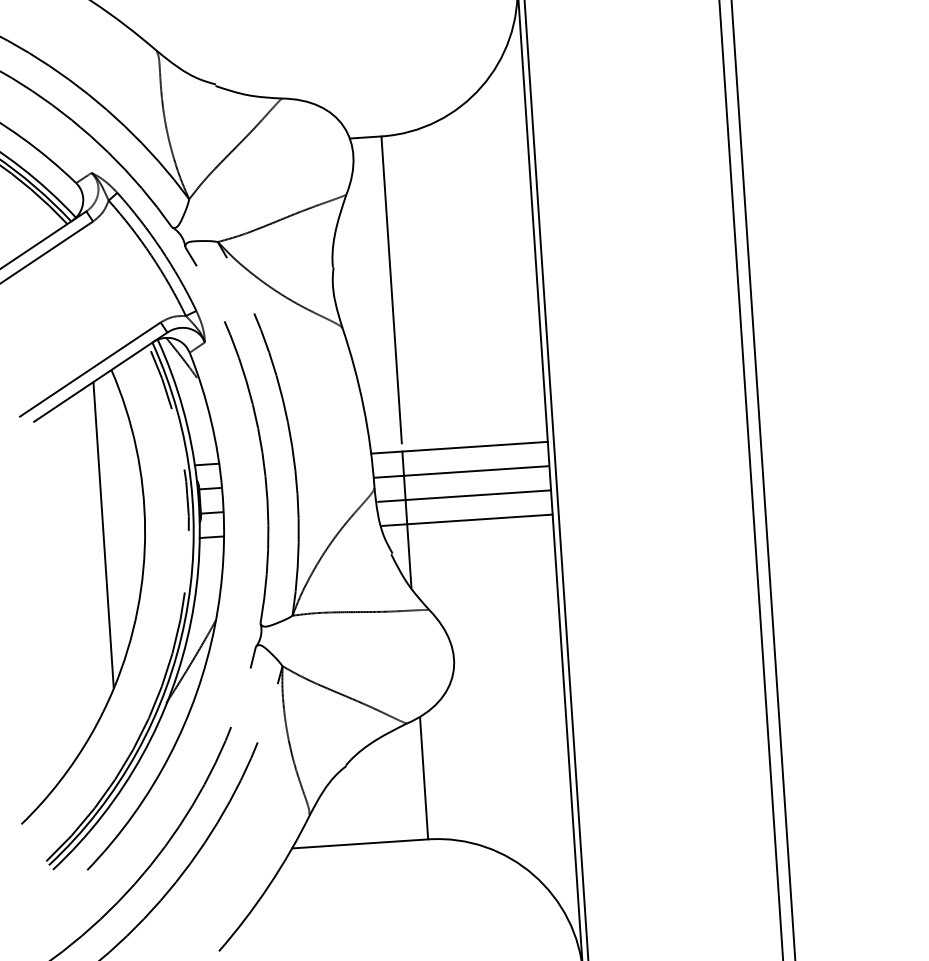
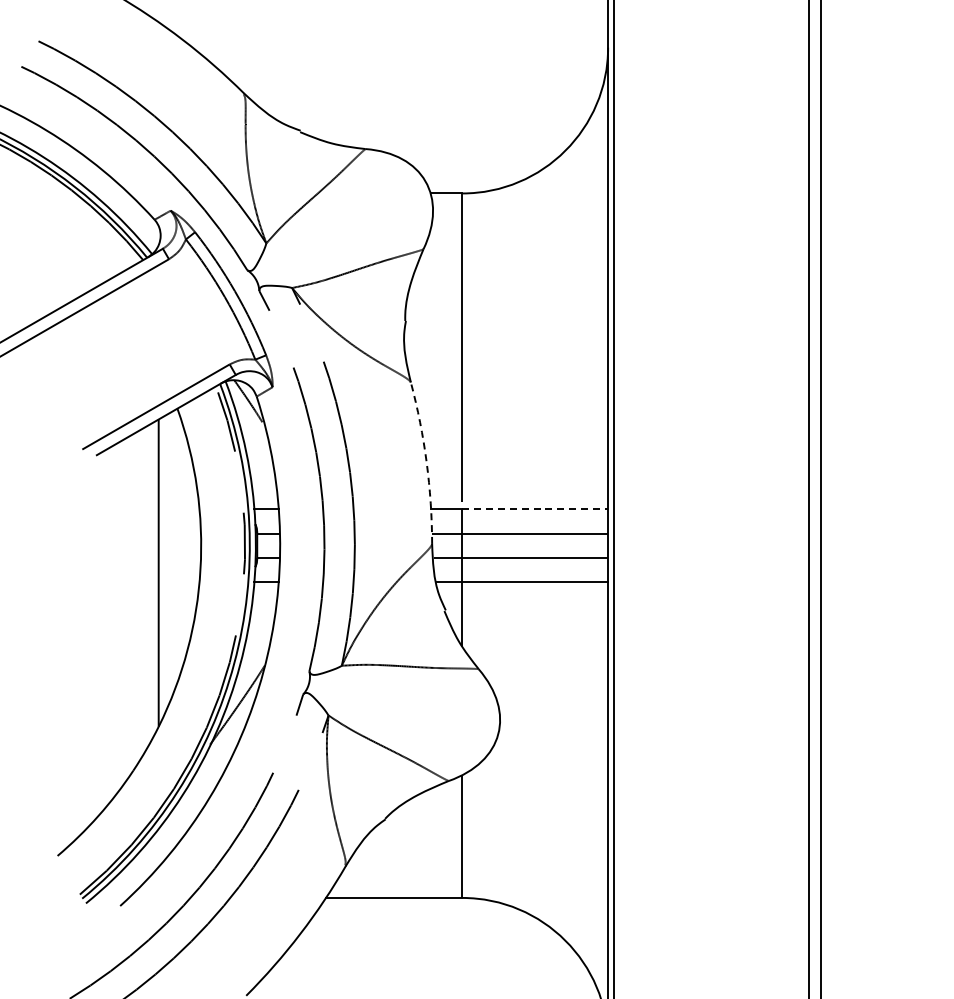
arc: (363, 407) -> (426, 462), solid -> dashed
line: (475, 446) -> (535, 509), solid -> dashed

